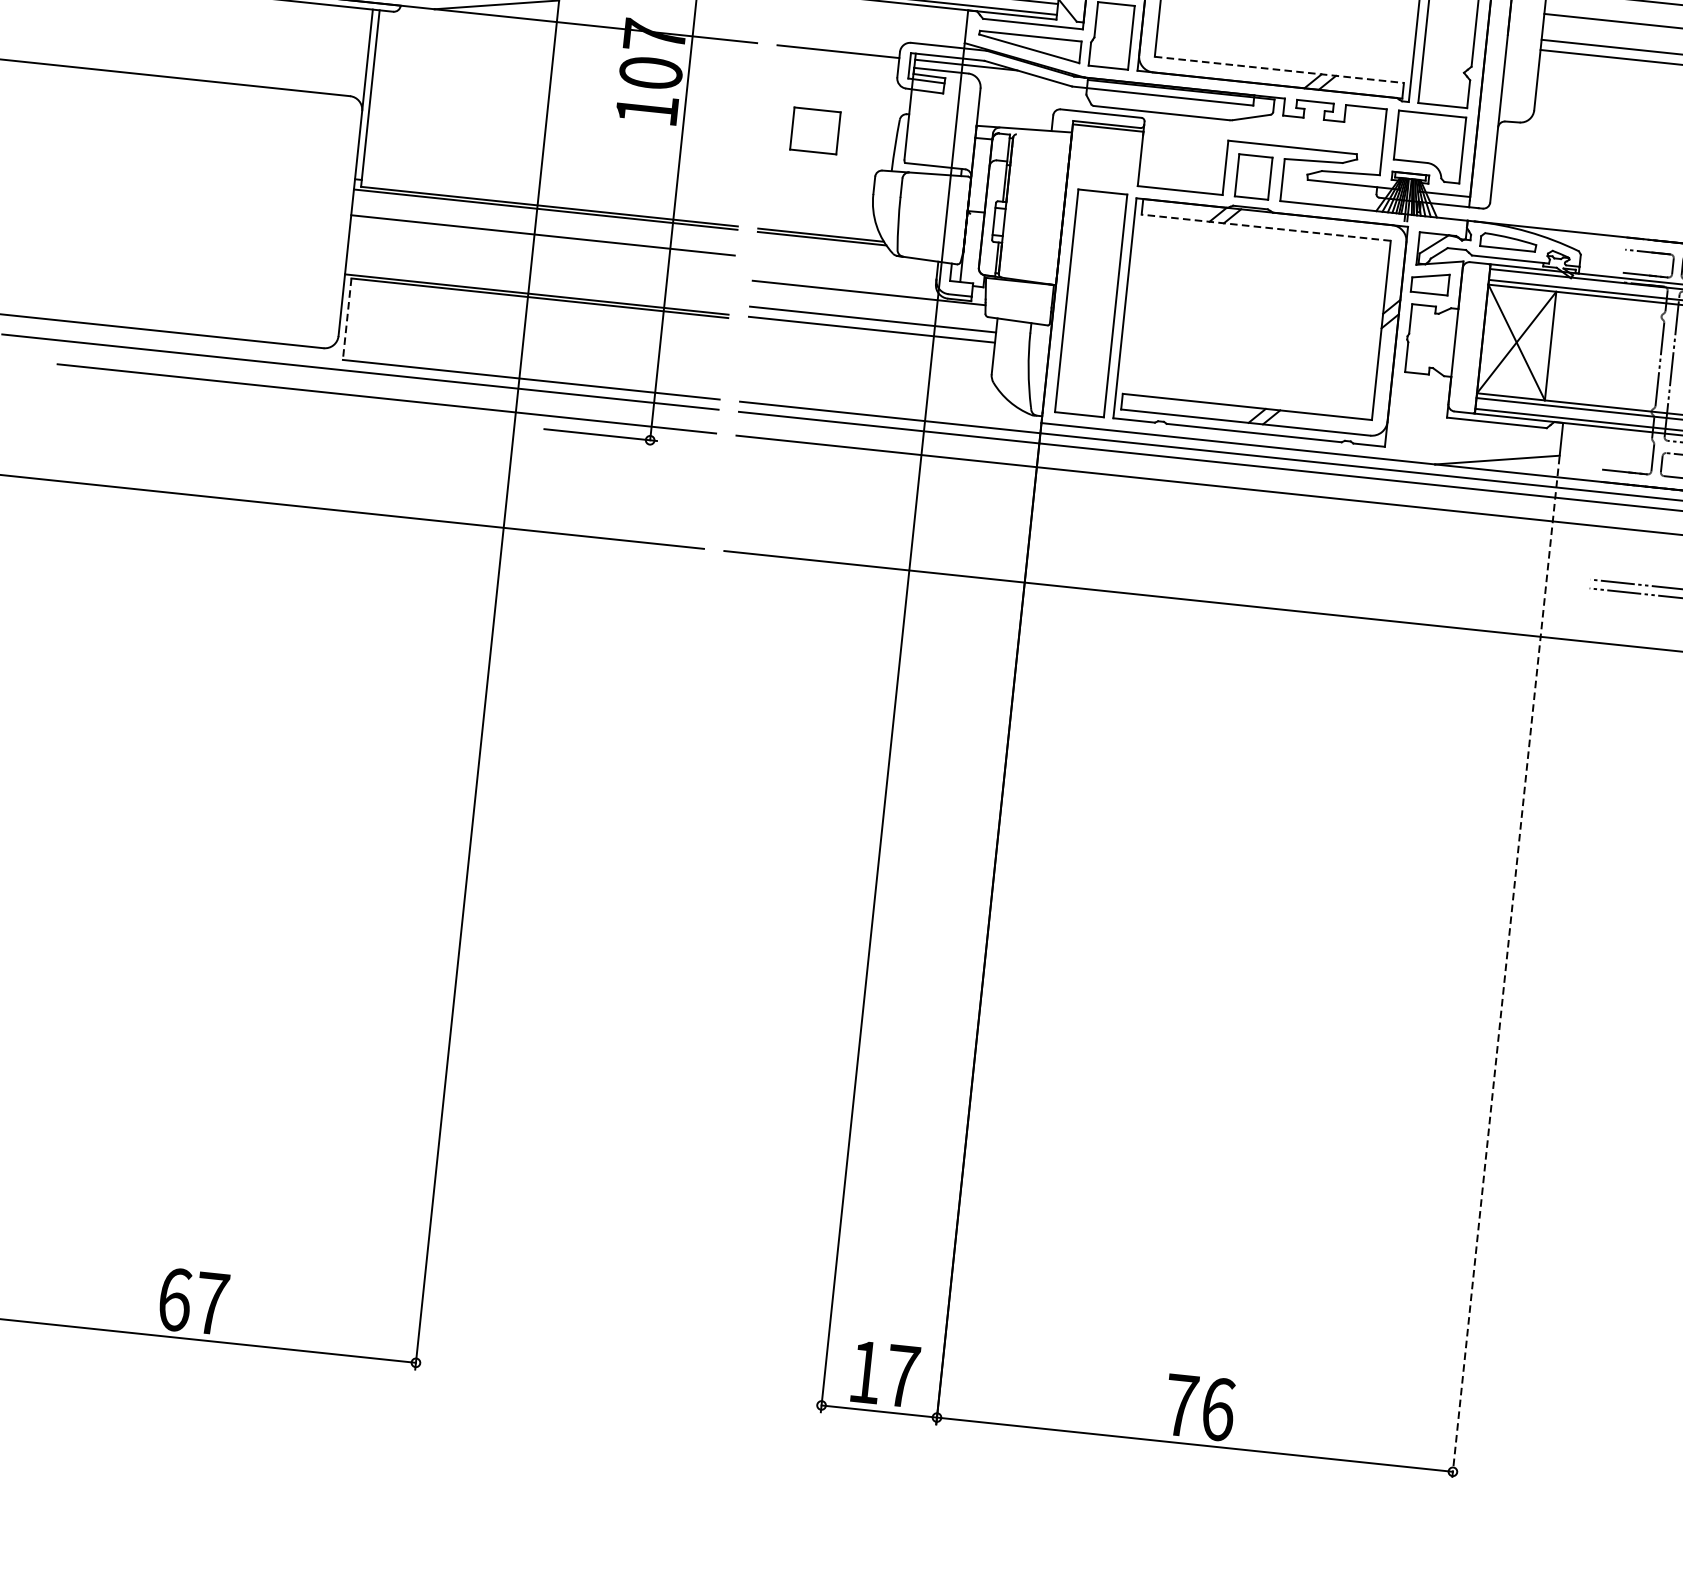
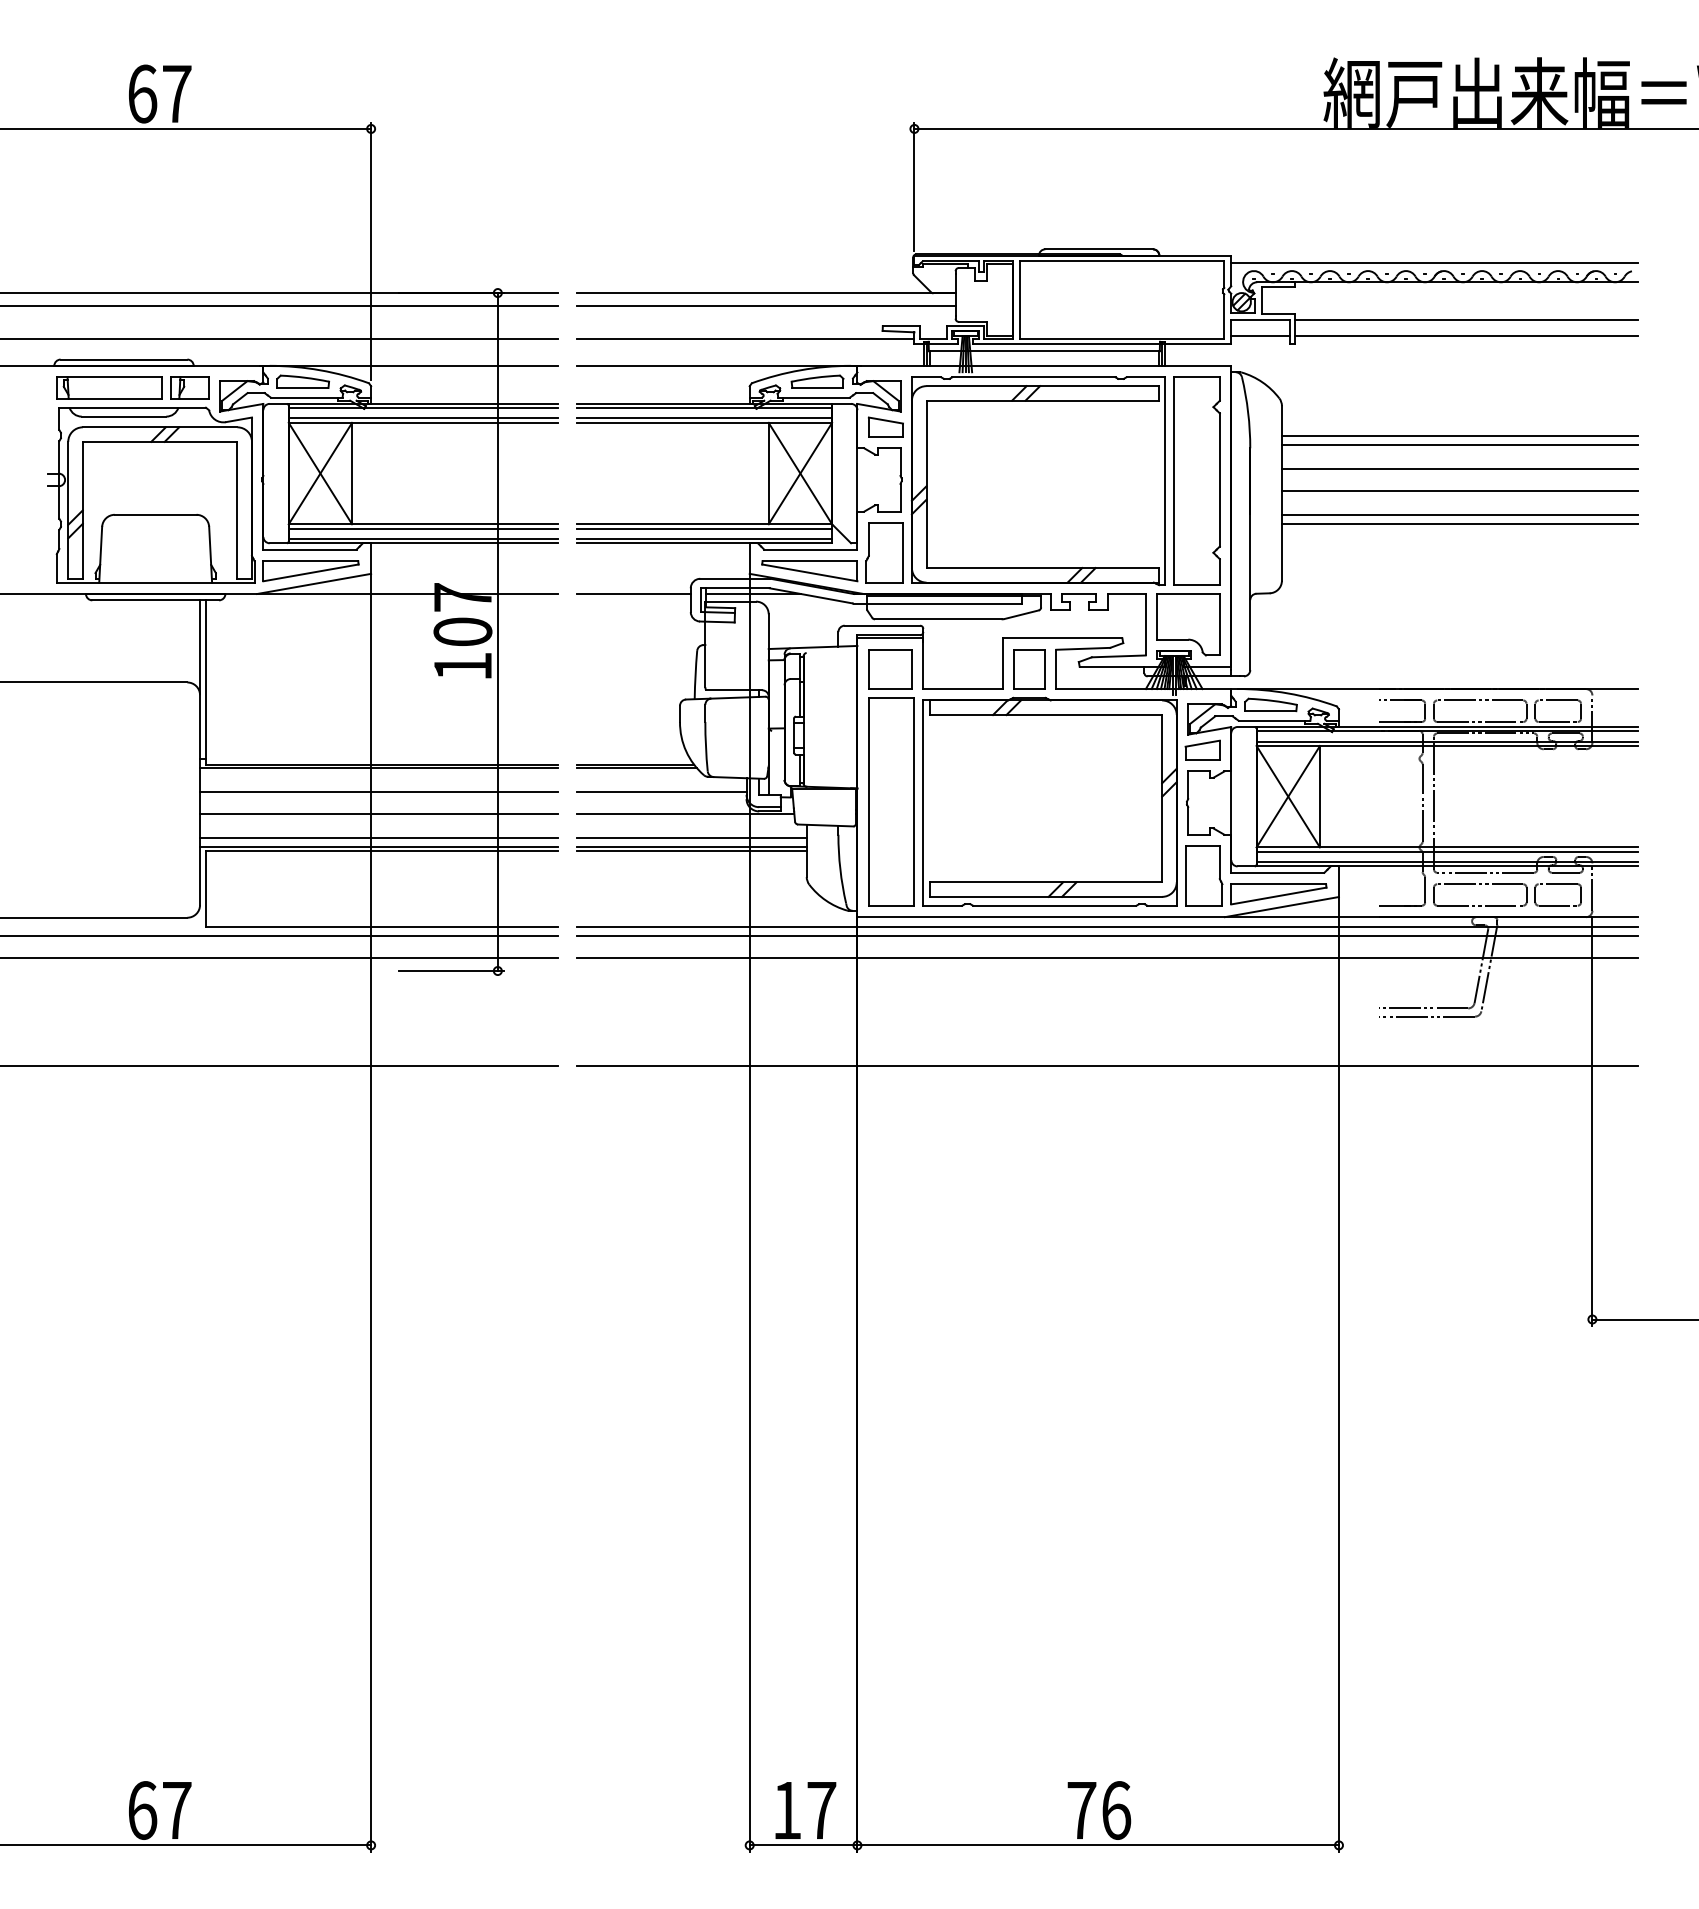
line: (1280, 70) -> (1043, 568), dashed -> solid
part: (815, 131) -> (890, 669), moved
line: (1265, 228) -> (1045, 715), dashed -> solid
line: (541, 258) -> (379, 813), added
line: (845, 267) -> (661, 792), added
line: (538, 283) -> (379, 837), added
line: (347, 320) -> (206, 889), dashed -> solid
line: (871, 332) -> (691, 850), added
part: (1472, 431) -> (1256, 883), added
line: (1505, 967) -> (1338, 1374), dashed -> solid

